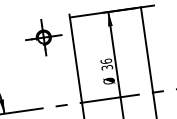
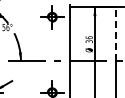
line: (146, 48) -> (115, 33), solid -> dashed

